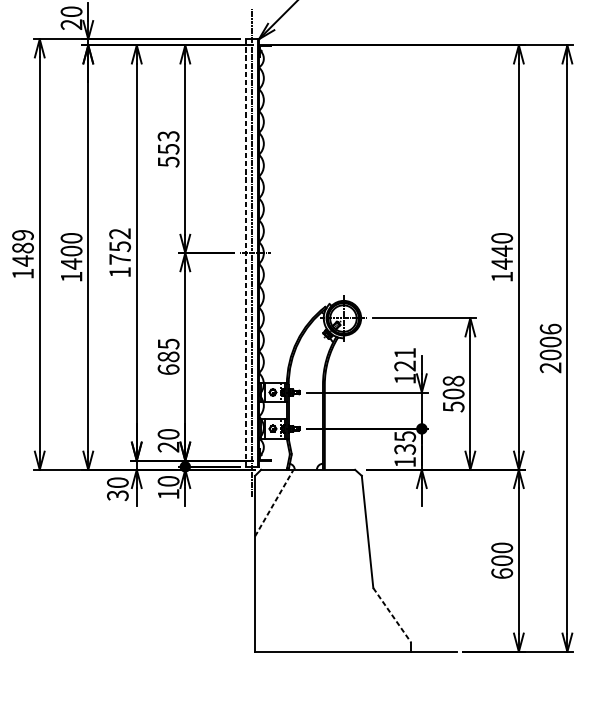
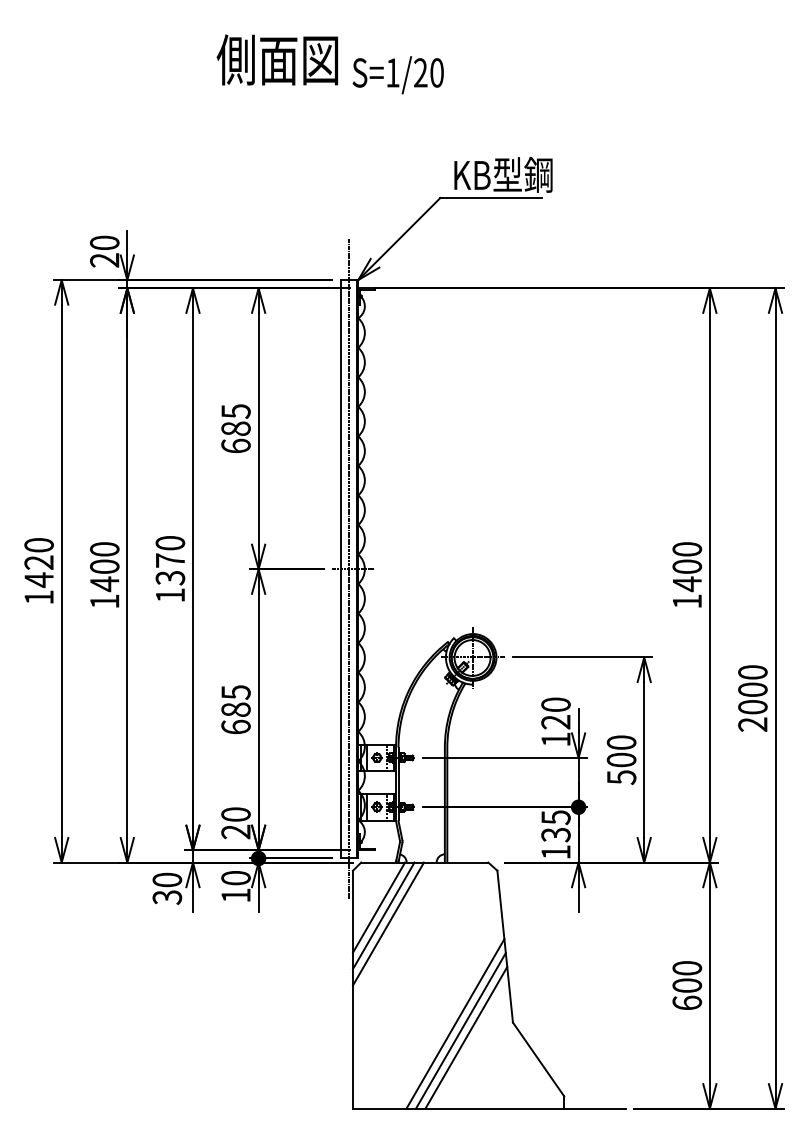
text: (168, 148) -> (235, 428), 553 -> 685
text: (22, 241) -> (38, 553), 1489 -> 1420
text: (120, 246) -> (170, 560), 1752 -> 1370
text: (502, 250) -> (687, 566), 1440 -> 1400
line: (245, 253) -> (340, 569), dashed -> solid
text: (550, 329) -> (752, 672), 2006 -> 2000
text: (404, 352) -> (555, 704), 121 -> 120
text: (453, 381) -> (621, 742), 508 -> 500
line: (274, 503) -> (379, 907), dashed -> solid
line: (277, 508) -> (383, 915), added
line: (280, 514) -> (387, 923), added
line: (330, 588) -> (455, 1023), added
line: (334, 593) -> (460, 1030), added
line: (338, 599) -> (466, 1037), added
line: (392, 615) -> (538, 1059), dashed -> solid

